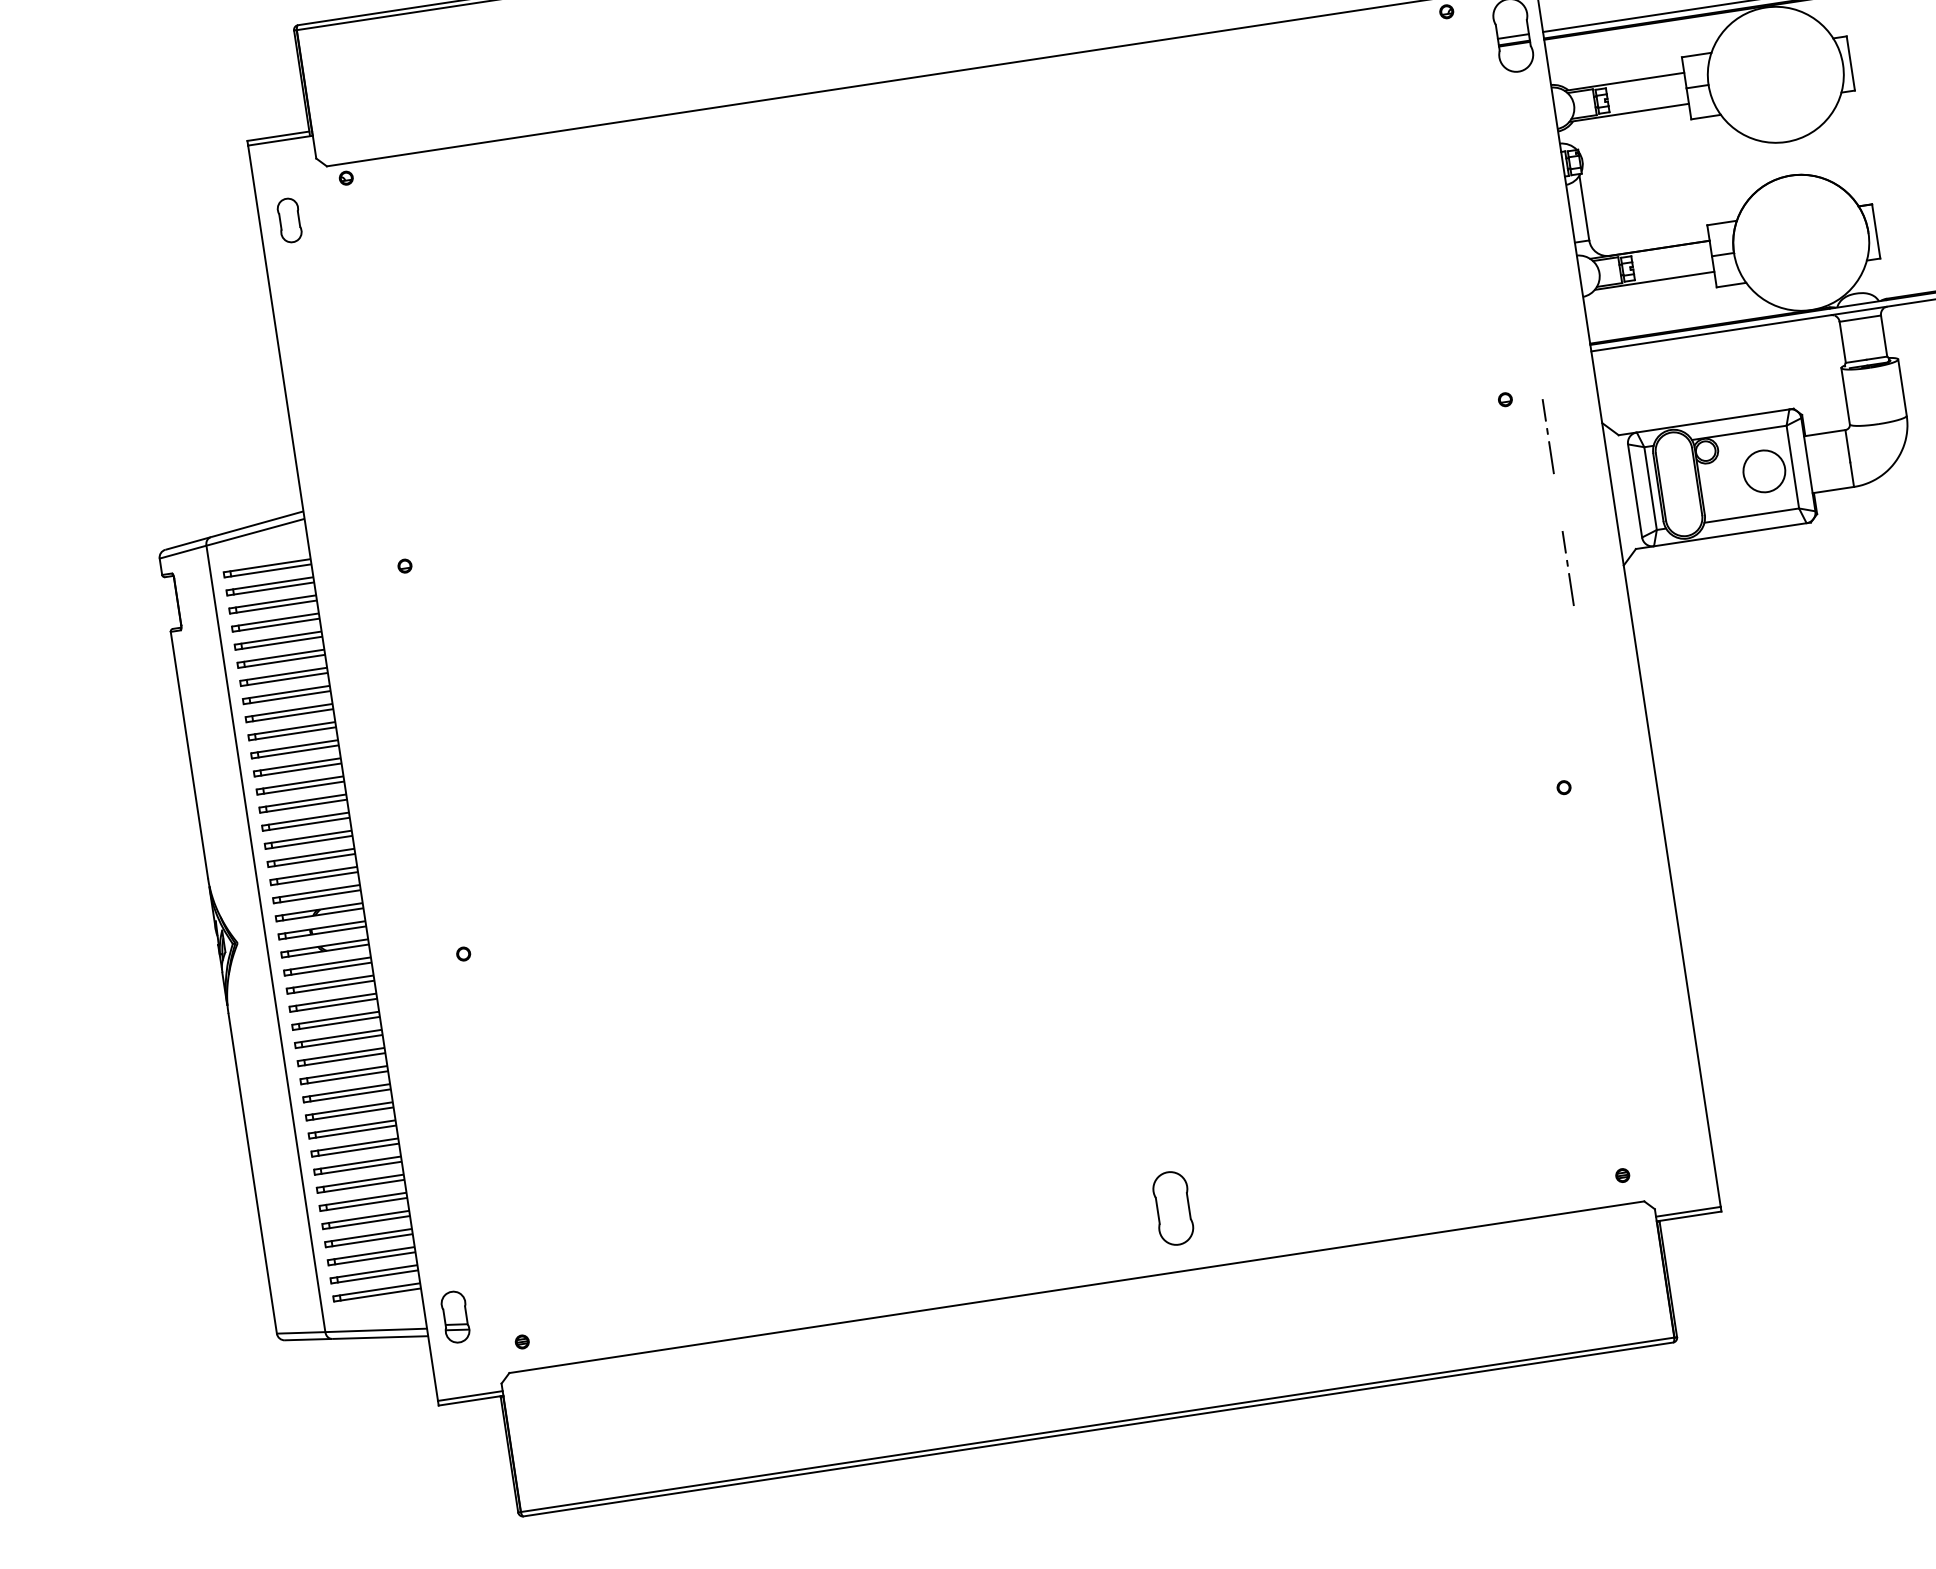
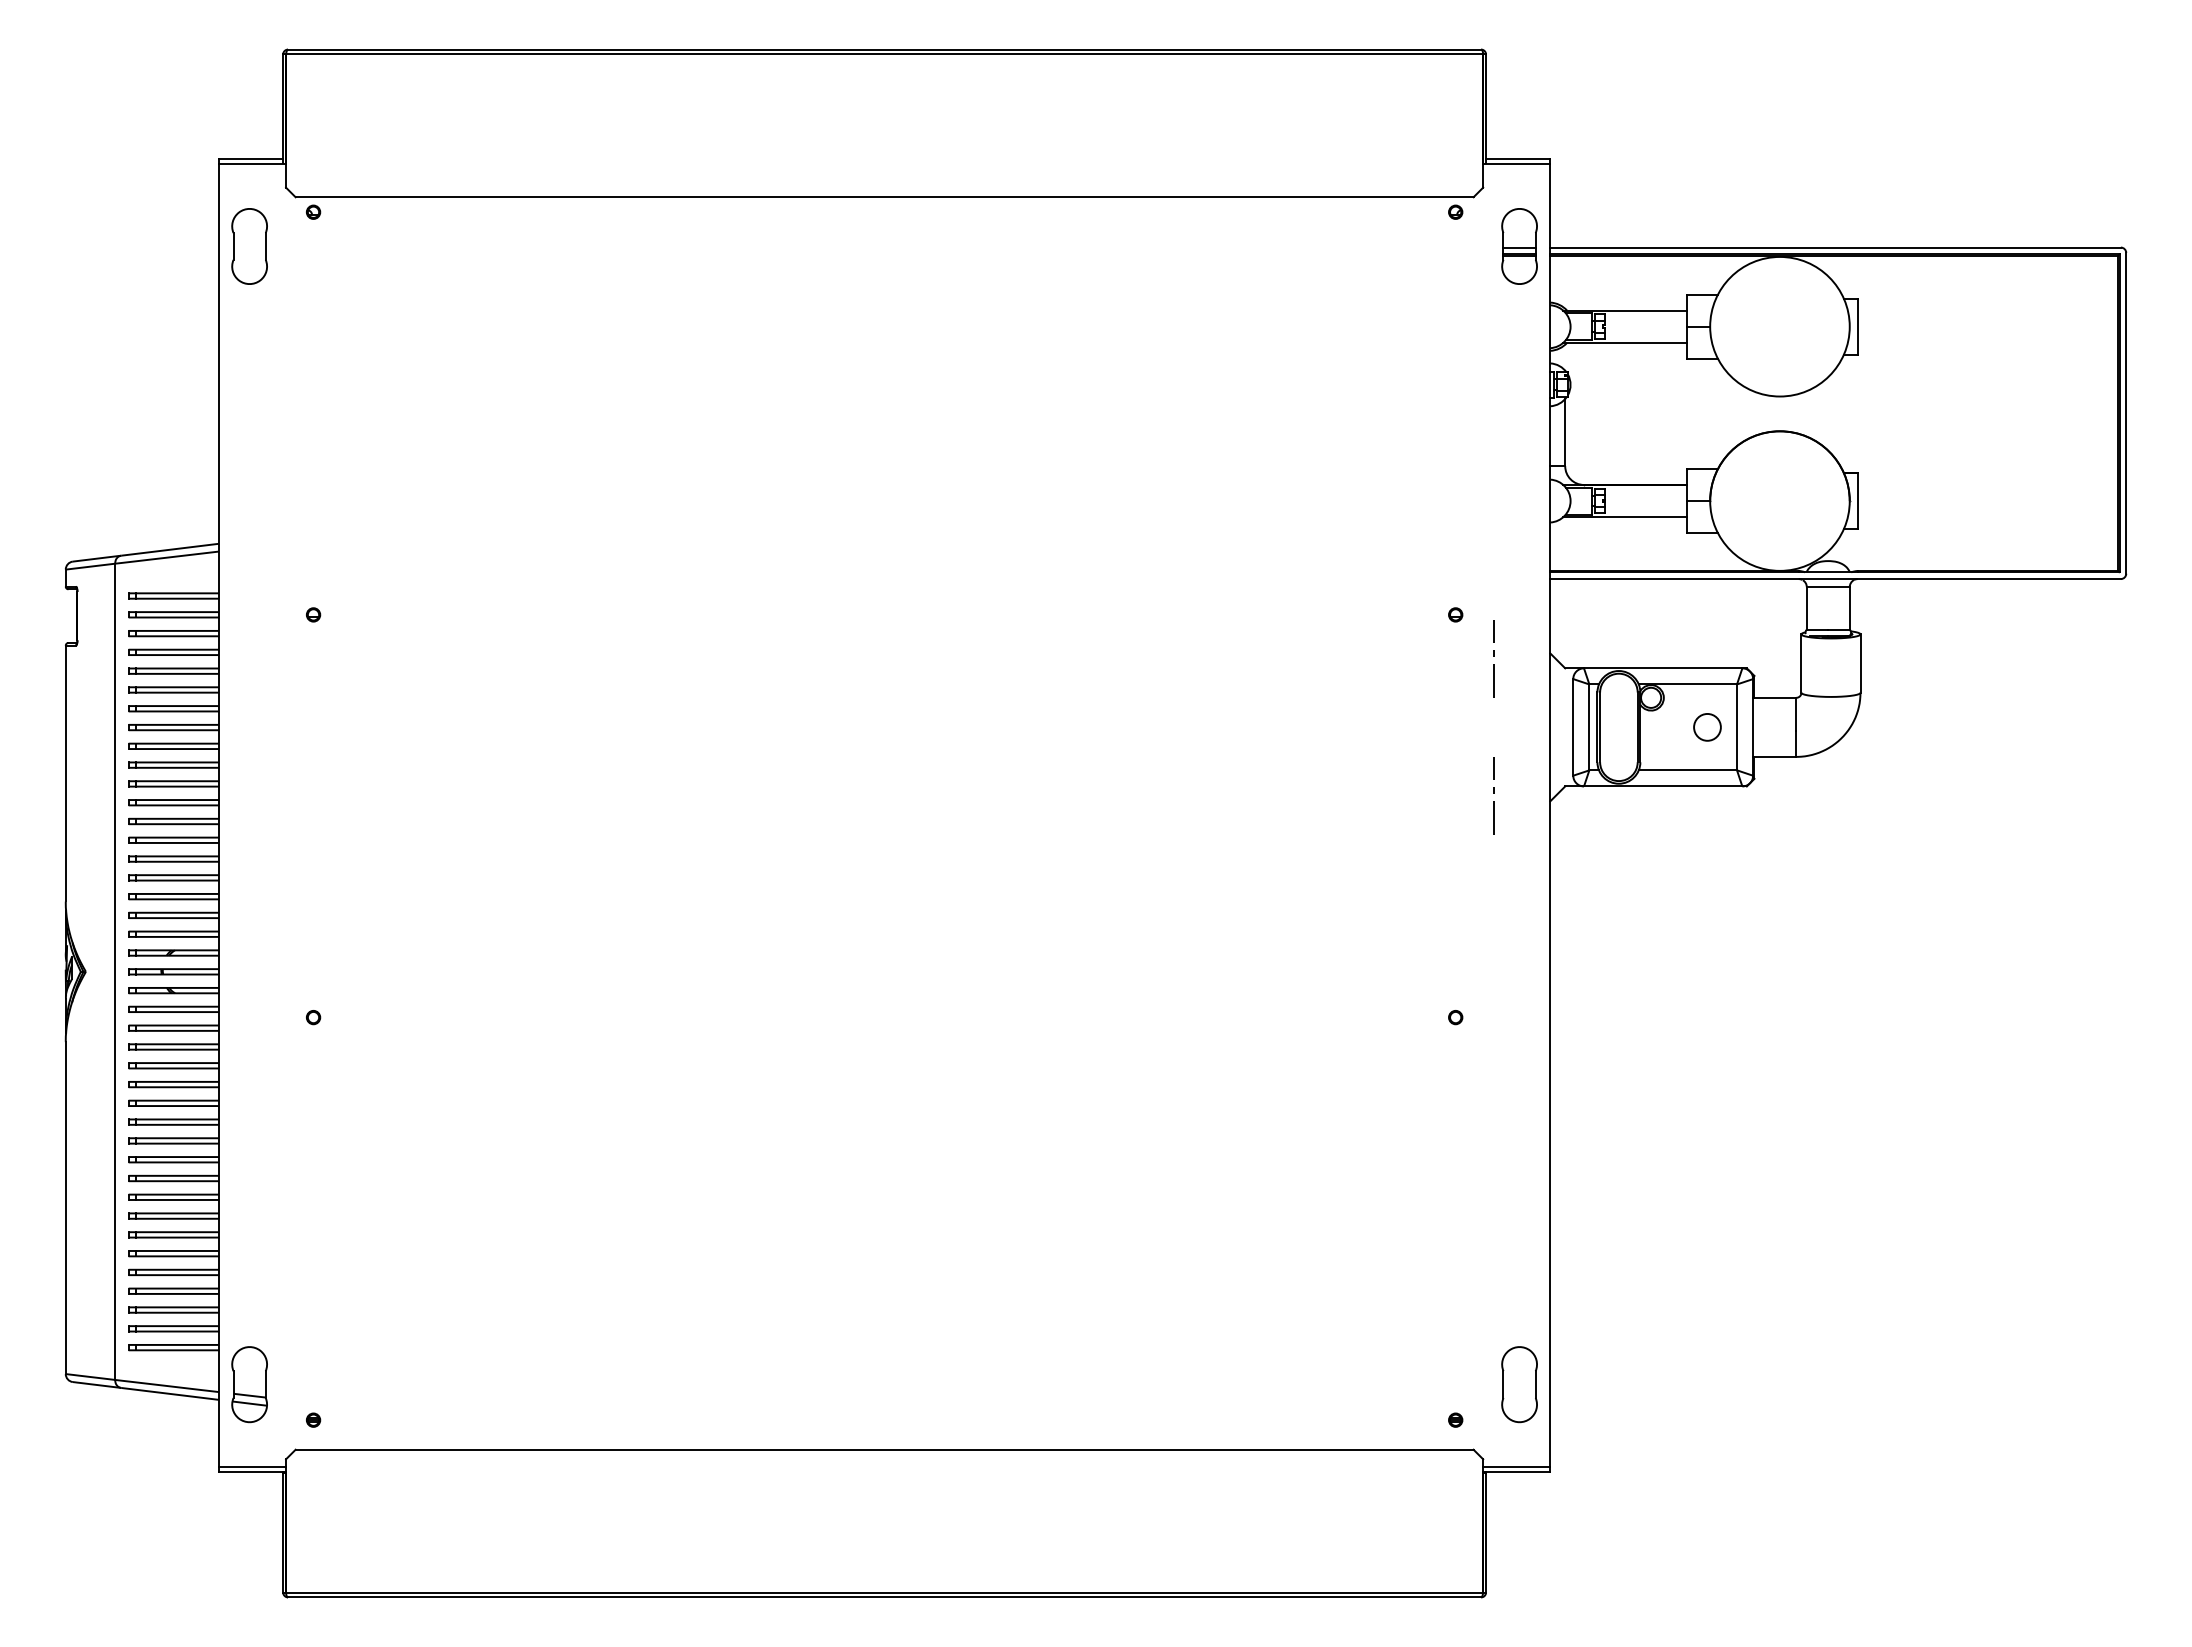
part: (289, 220) -> (249, 246), size x1.67
circle: (1764, 470) -> (1707, 726), size x0.62
part: (1173, 1208) -> (1519, 1384), moved
part: (455, 1316) -> (249, 1384), size x1.43

